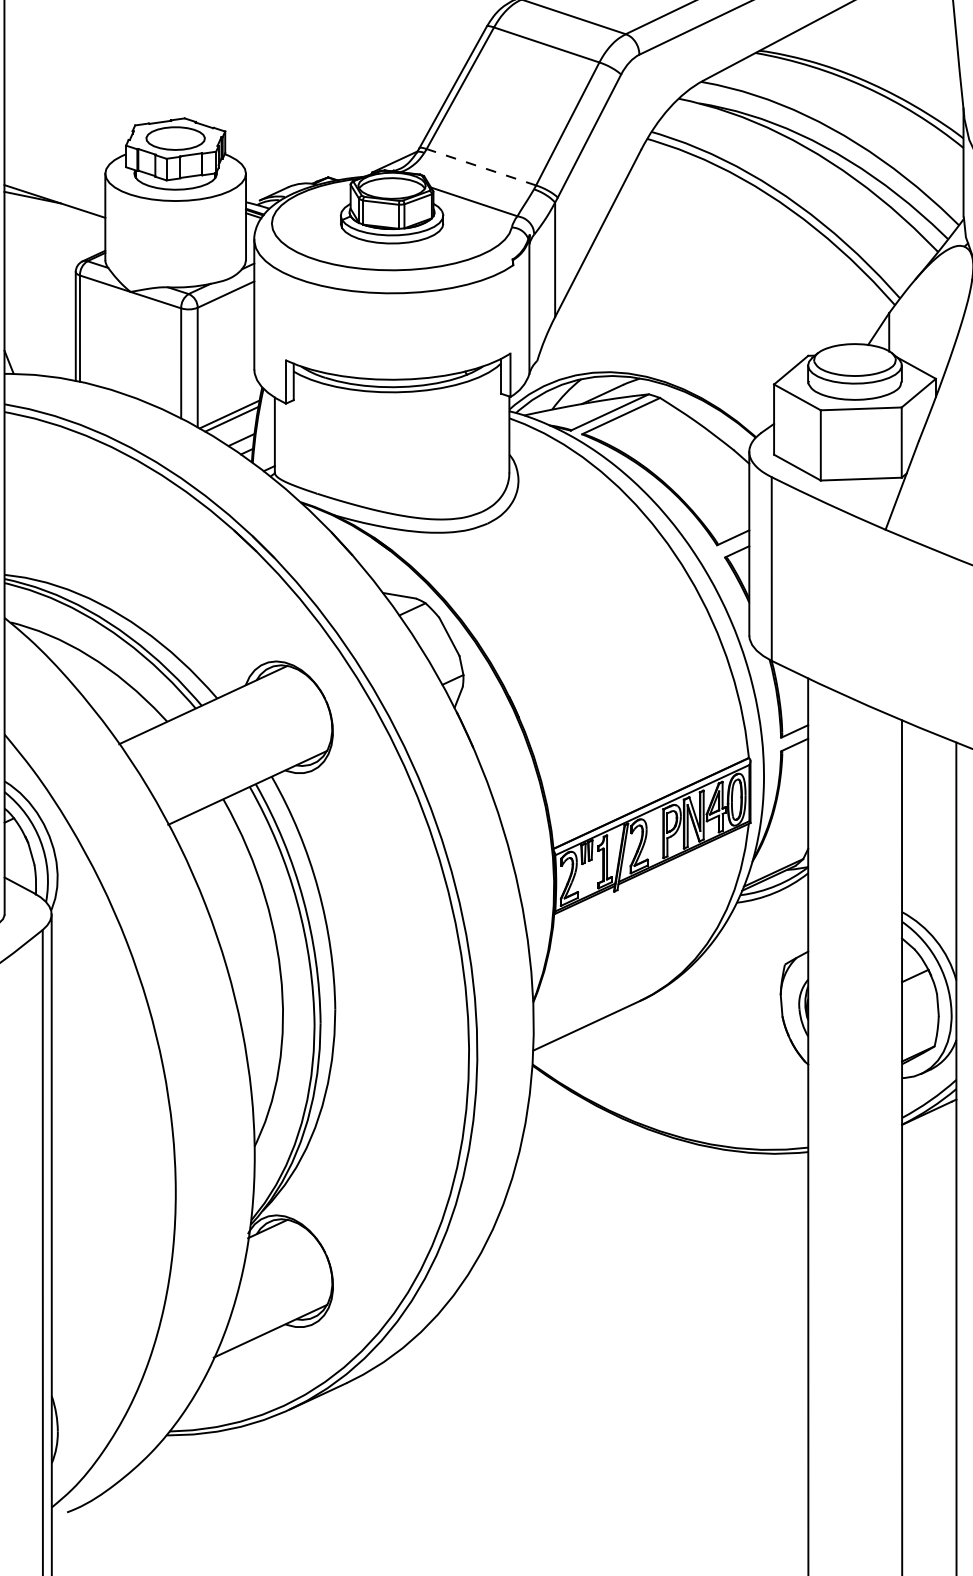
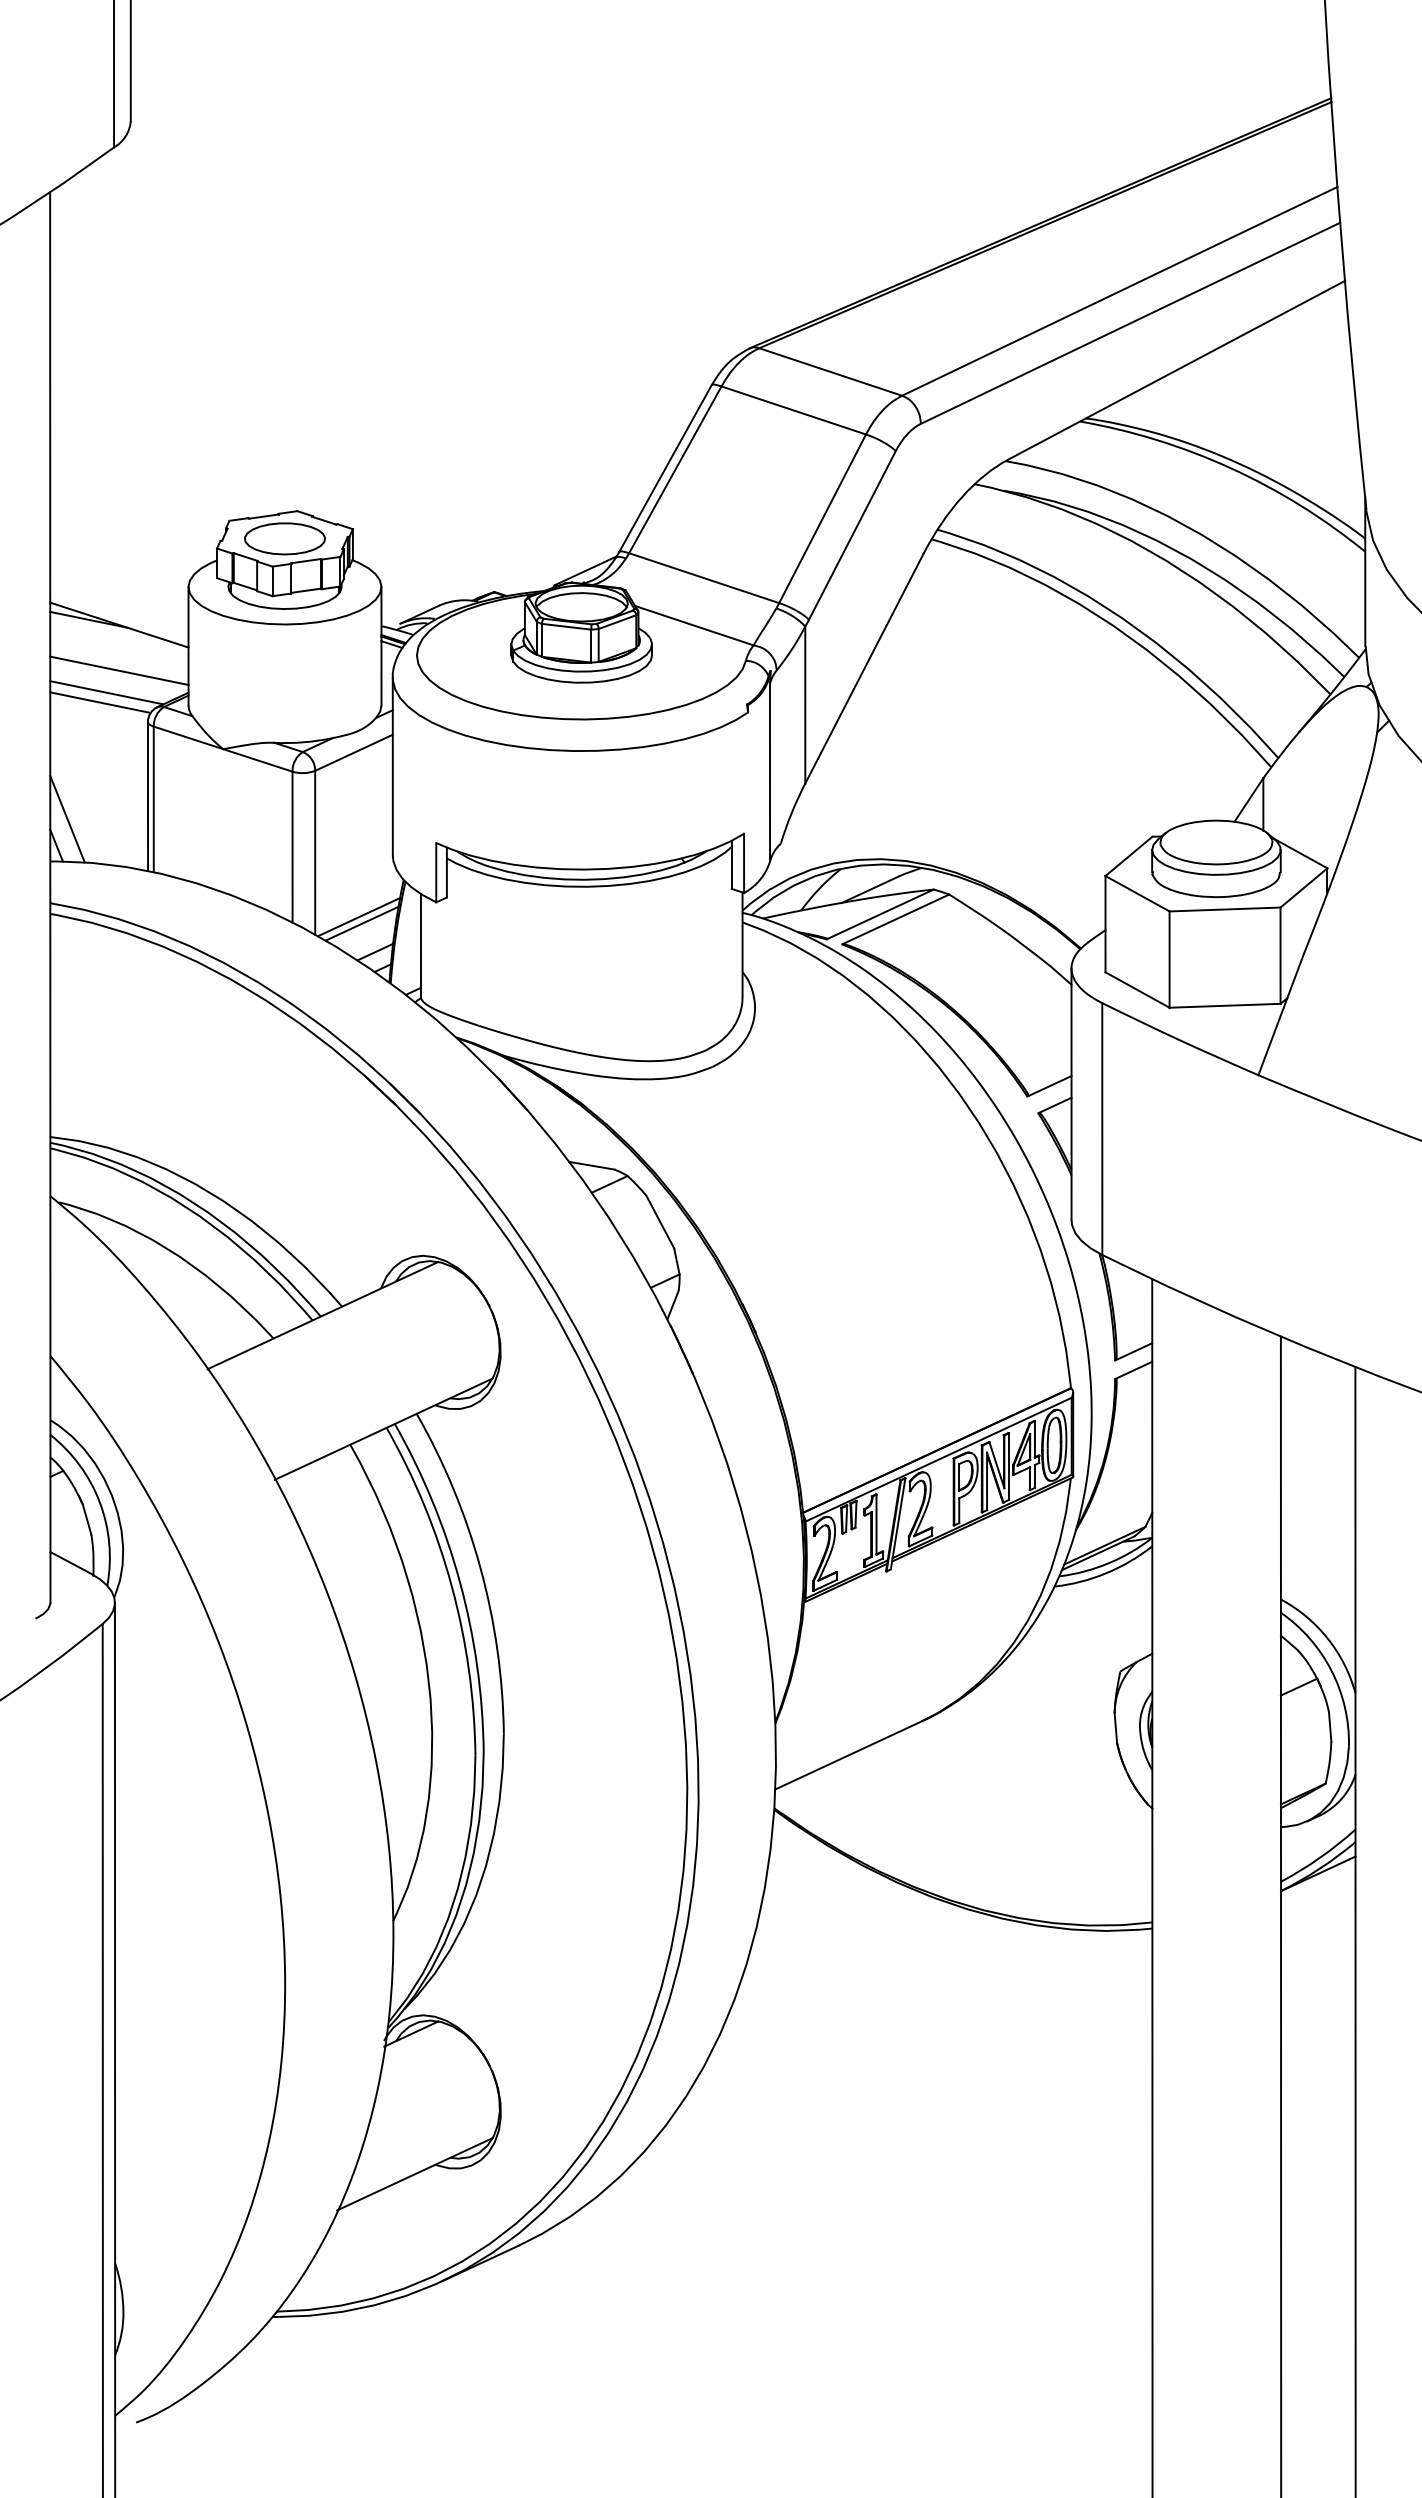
line: (480, 167) -> (703, 578), dashed -> solid
line: (54, 234) -> (119, 670), added
line: (45, 250) -> (106, 692), added
line: (41, 257) -> (100, 702), added
line: (17, 342) -> (67, 818), added

